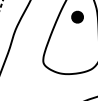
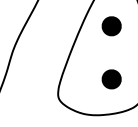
part: (77, 50) -> (111, 78), added

